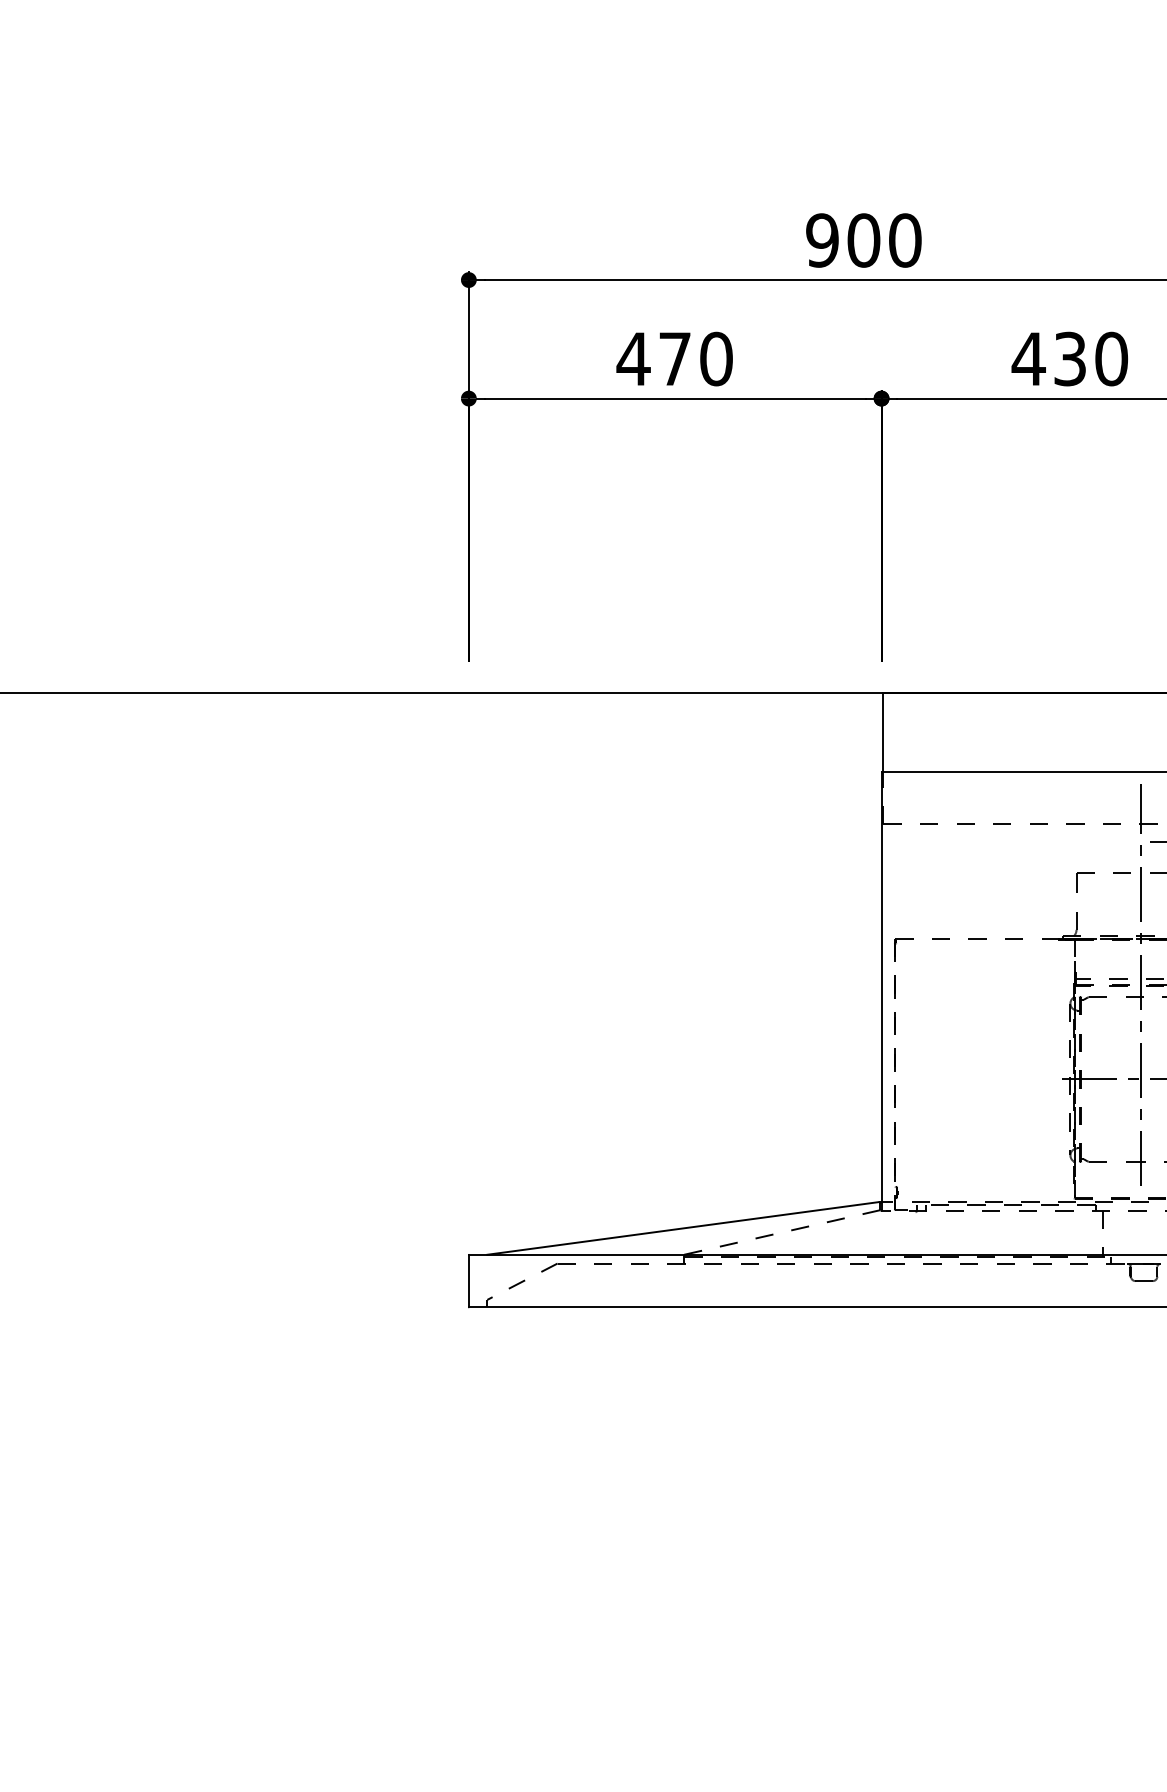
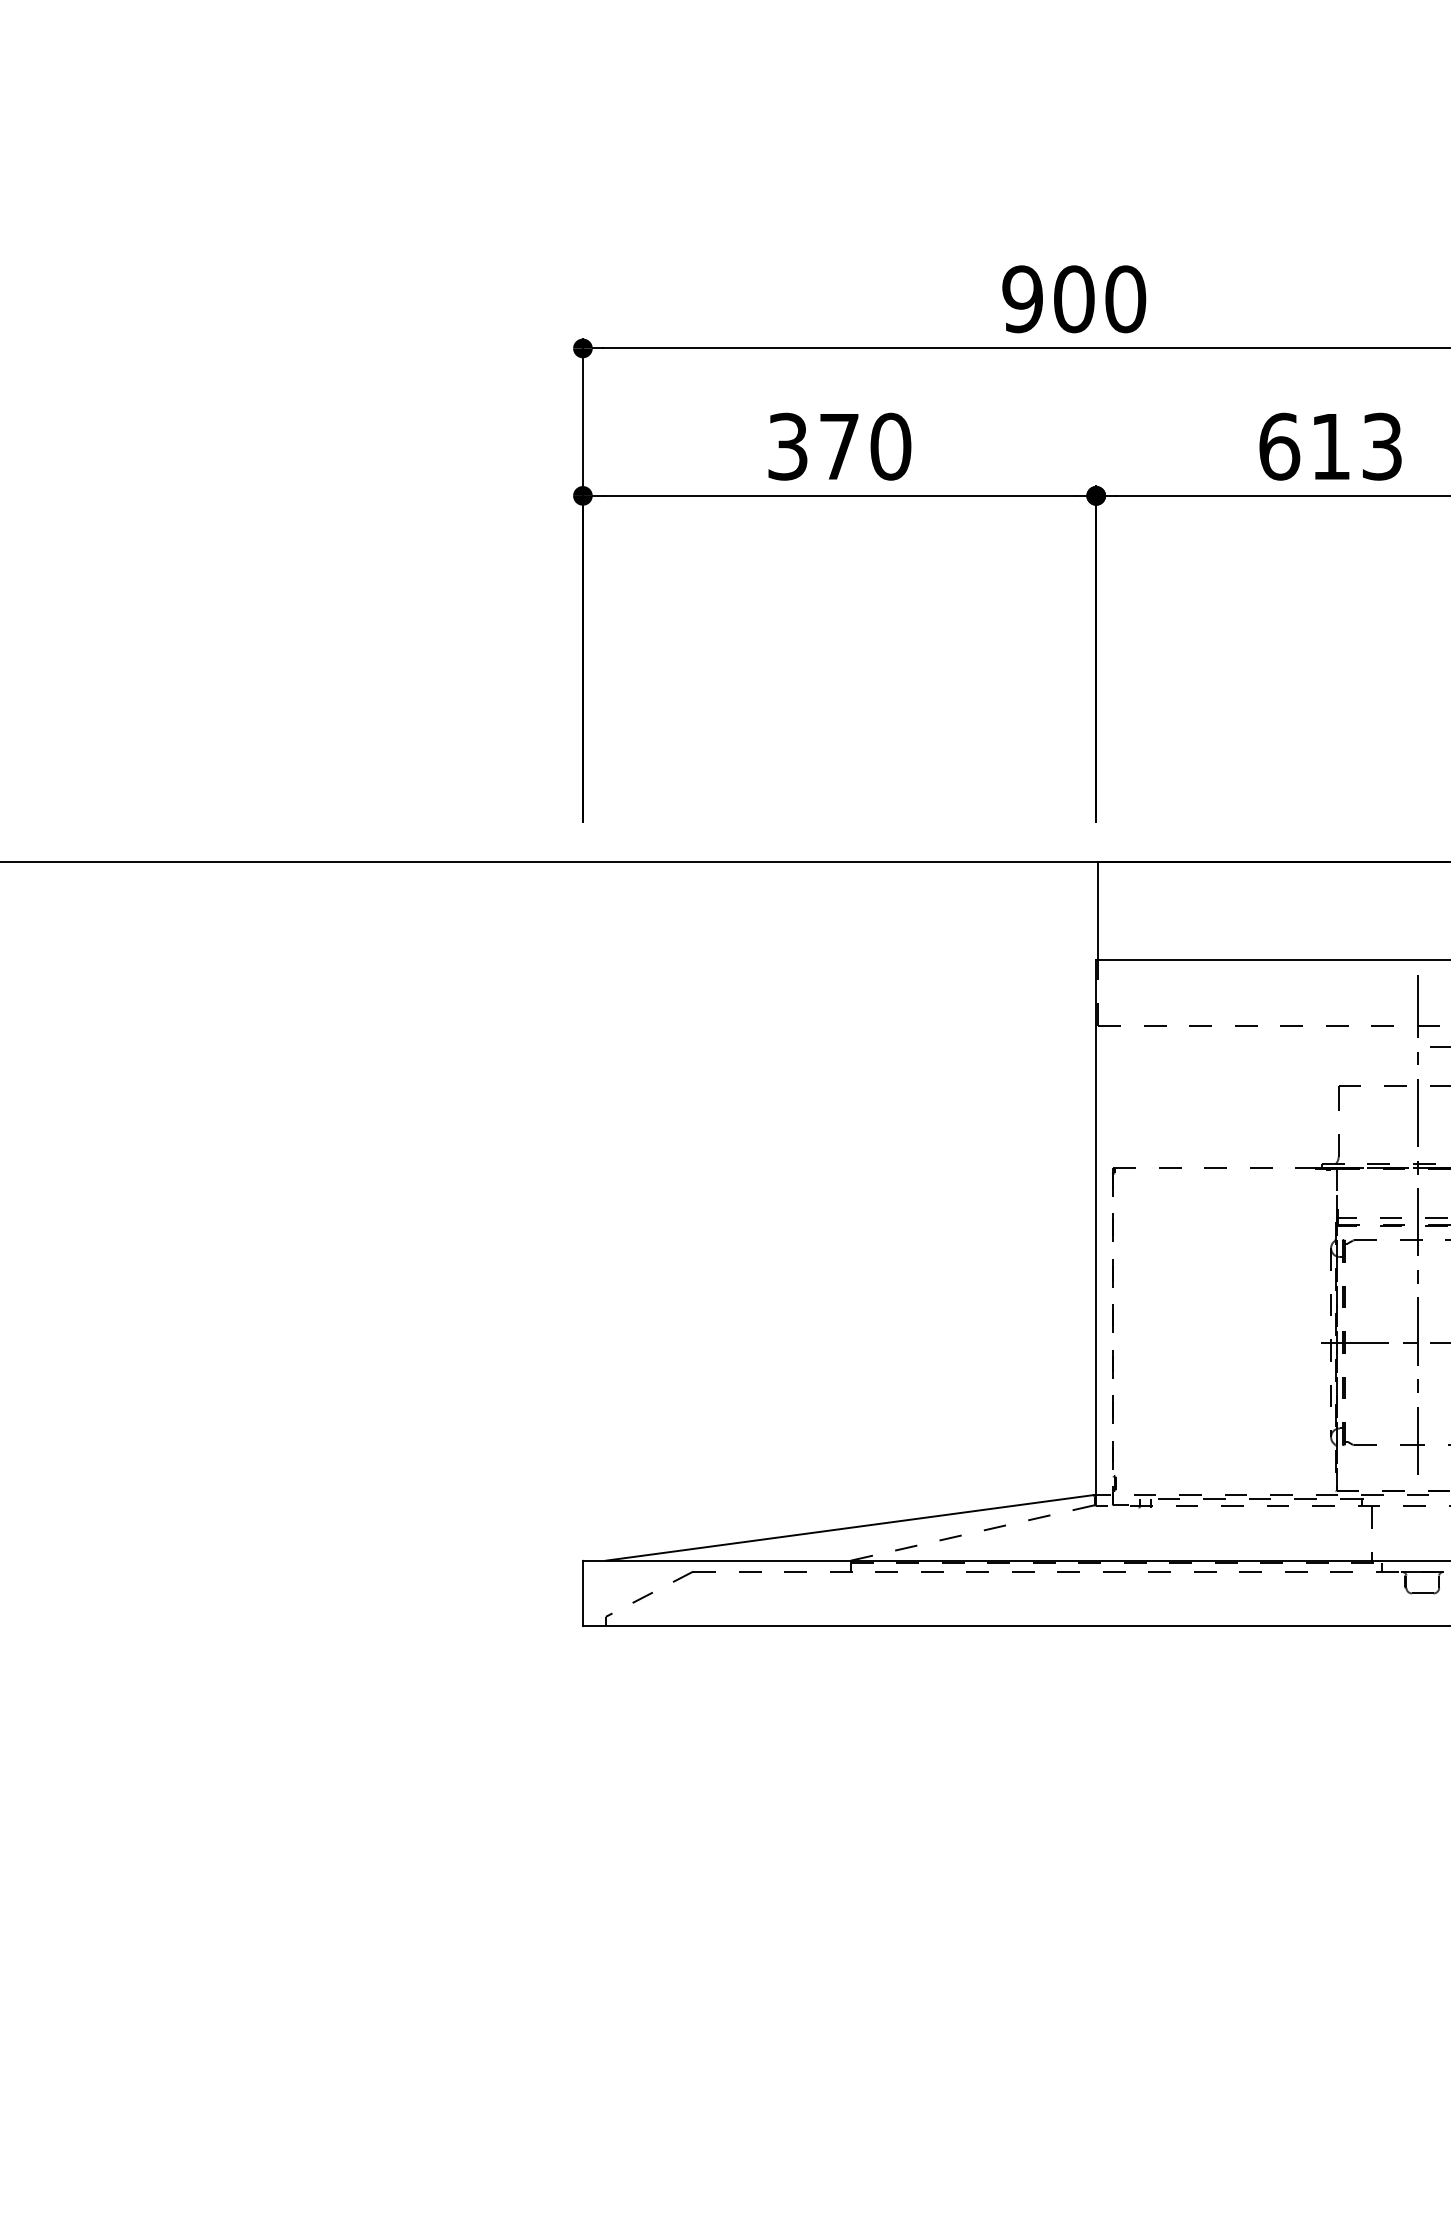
text: (633, 358) -> (787, 446), 470 -> 370
text: (1069, 358) -> (1329, 446), 430 -> 613

